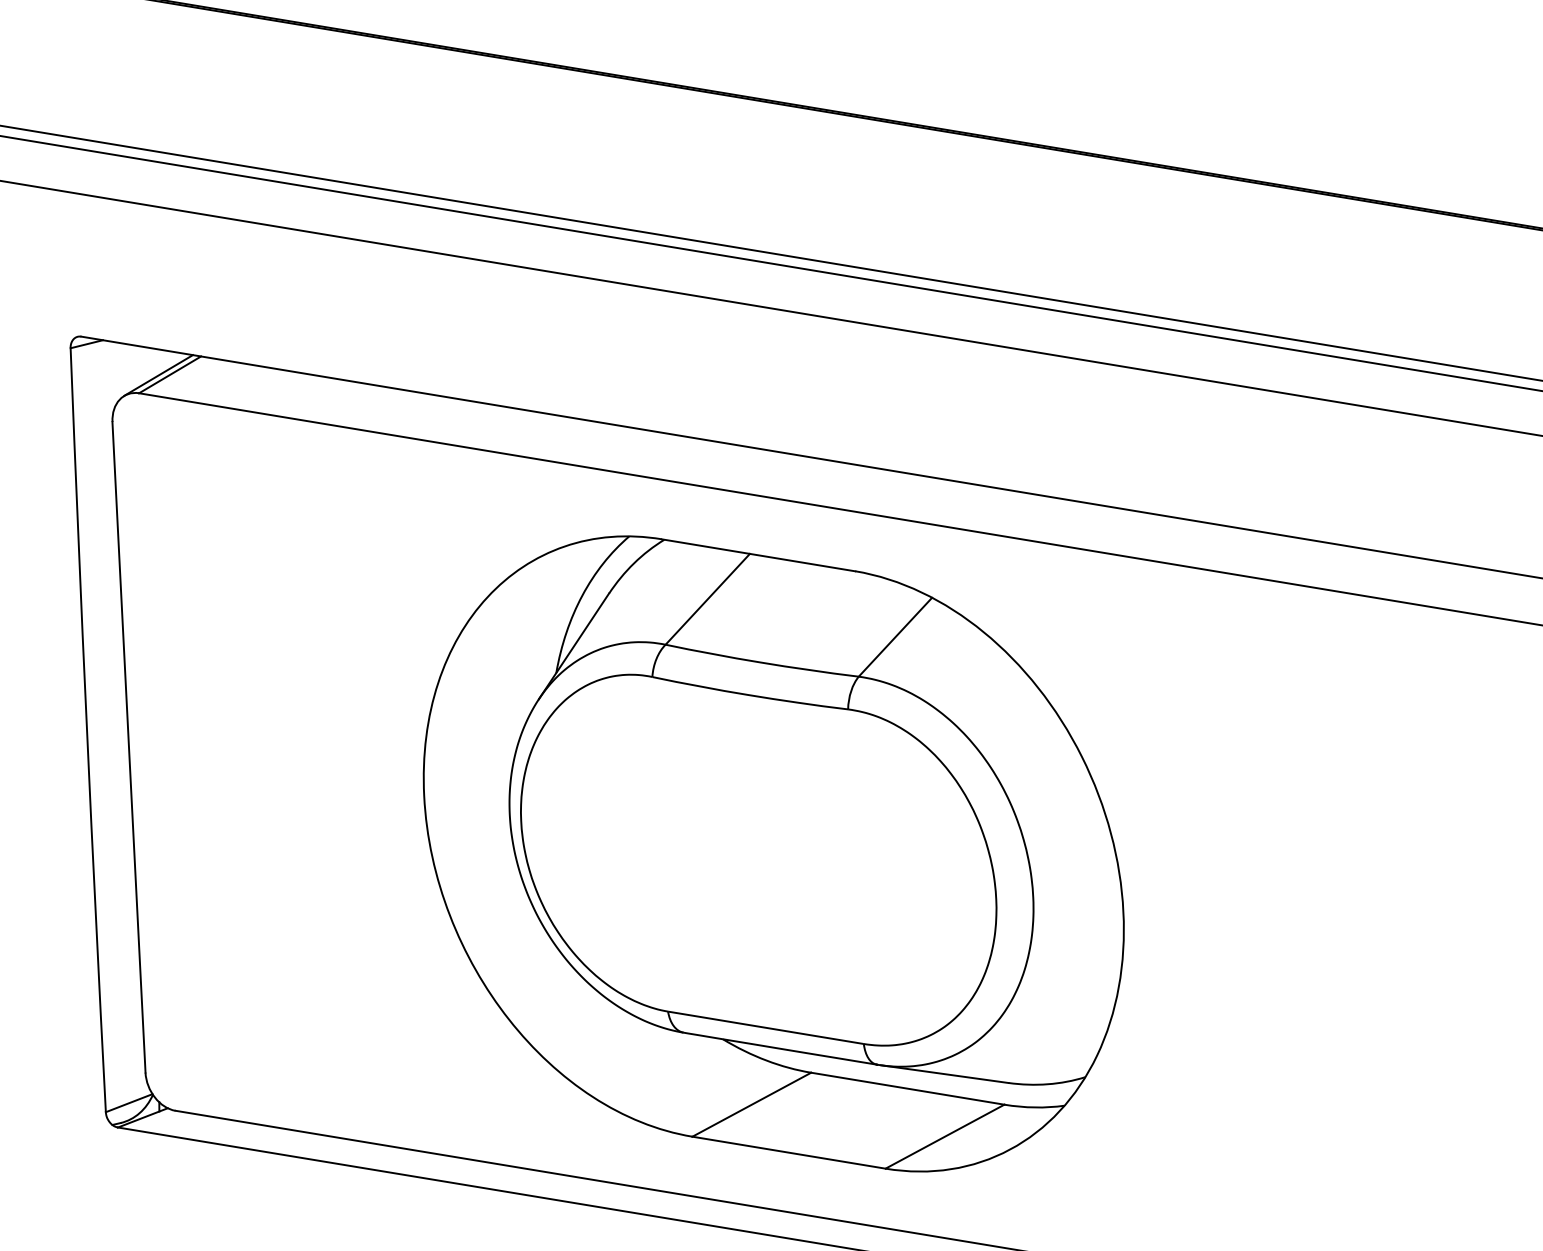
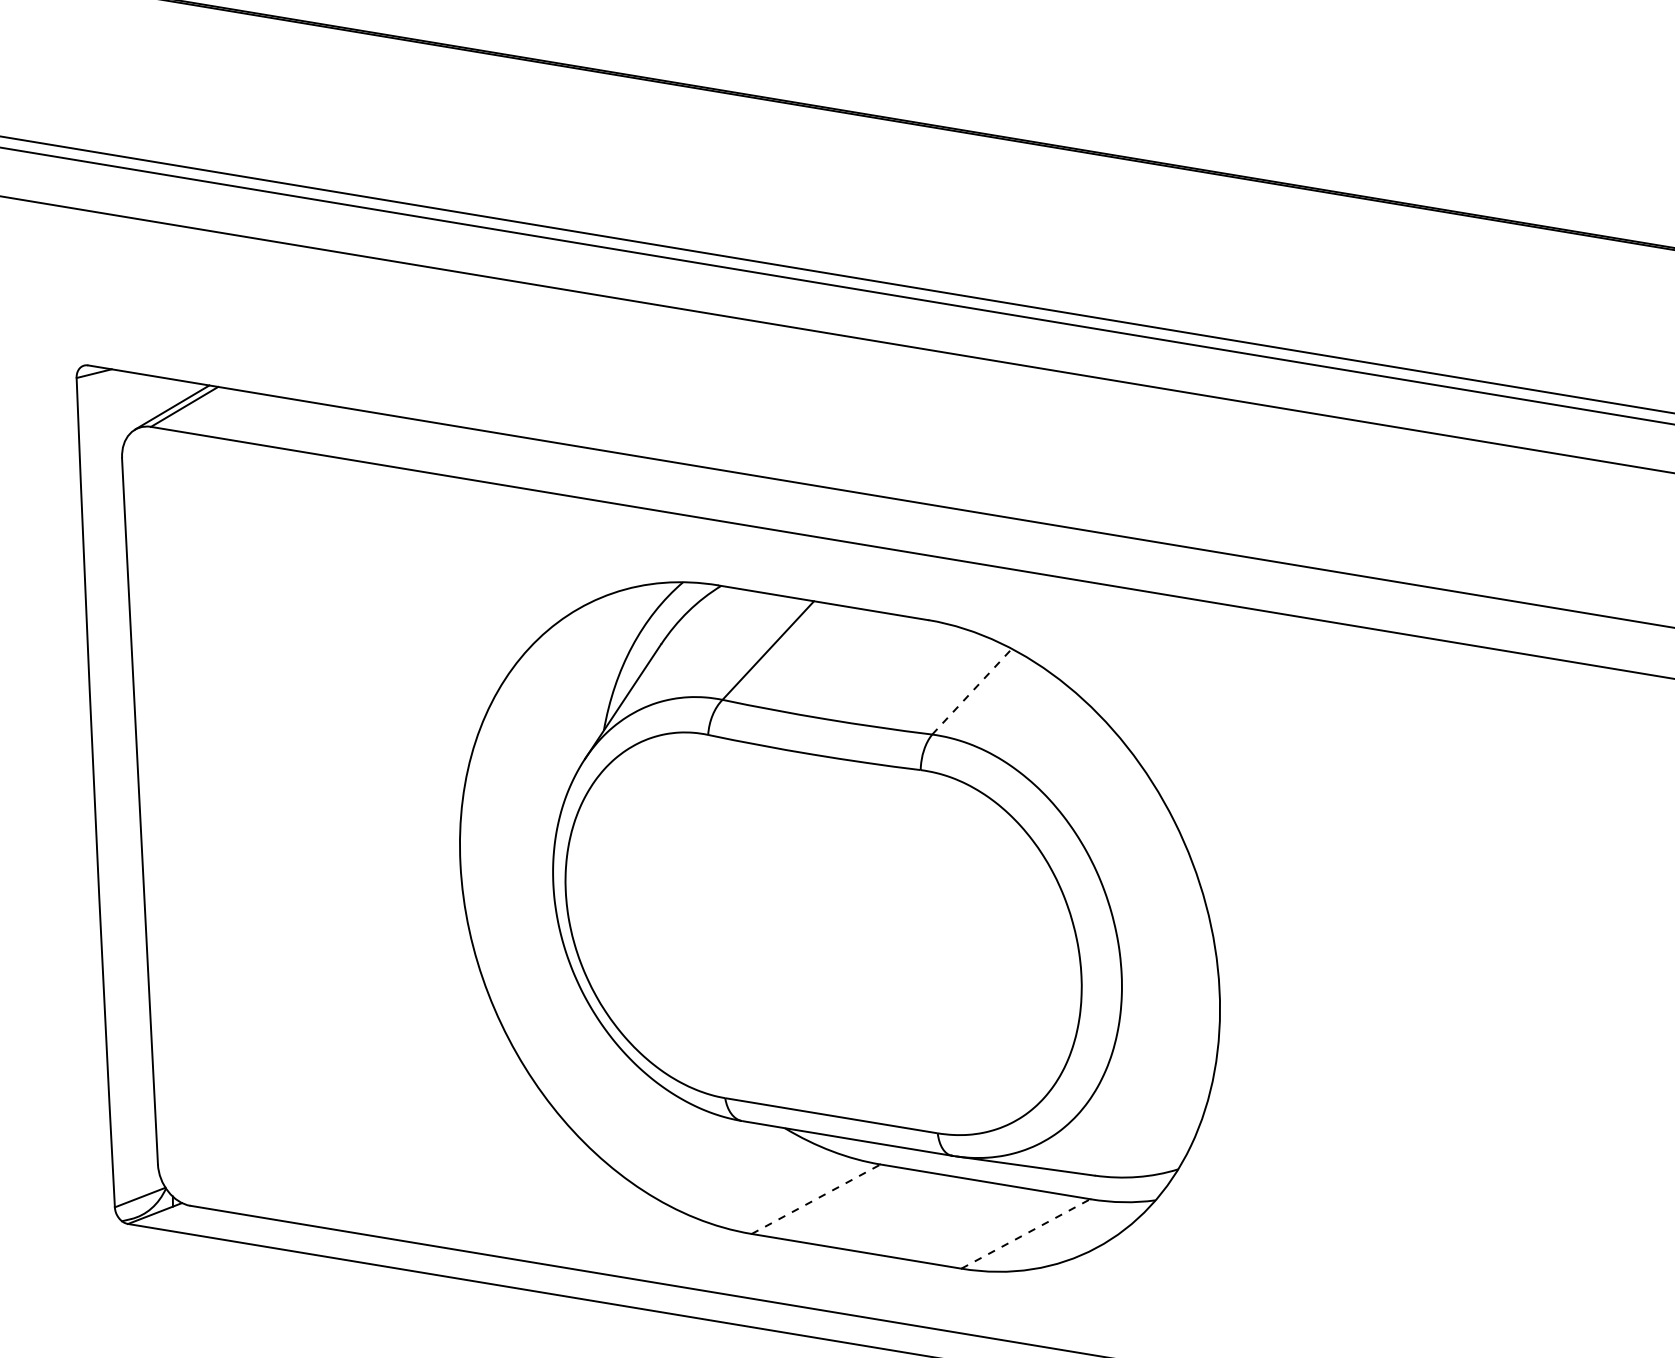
line: (895, 637) -> (972, 692), solid -> dashed
line: (752, 1104) -> (816, 1199), solid -> dashed
line: (945, 1136) -> (1026, 1233), solid -> dashed

